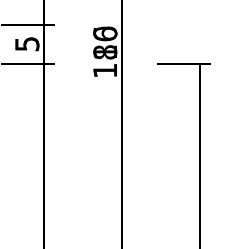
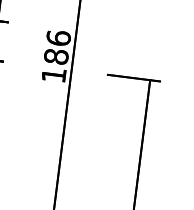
text: (105, 42) -> (57, 46), 110 -> 186

